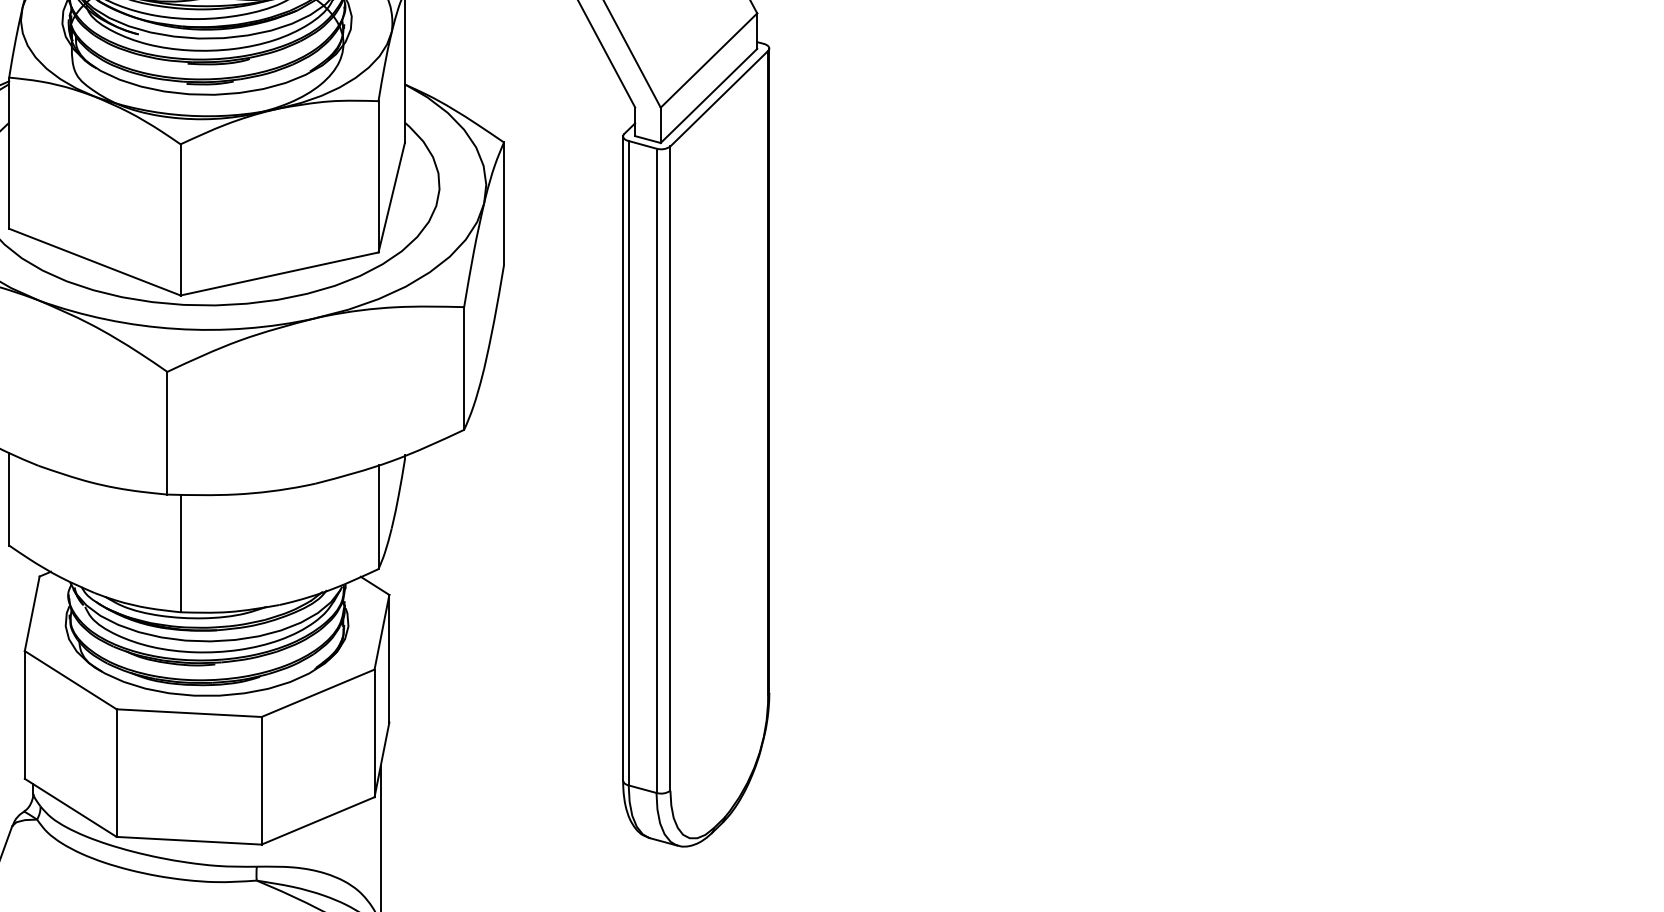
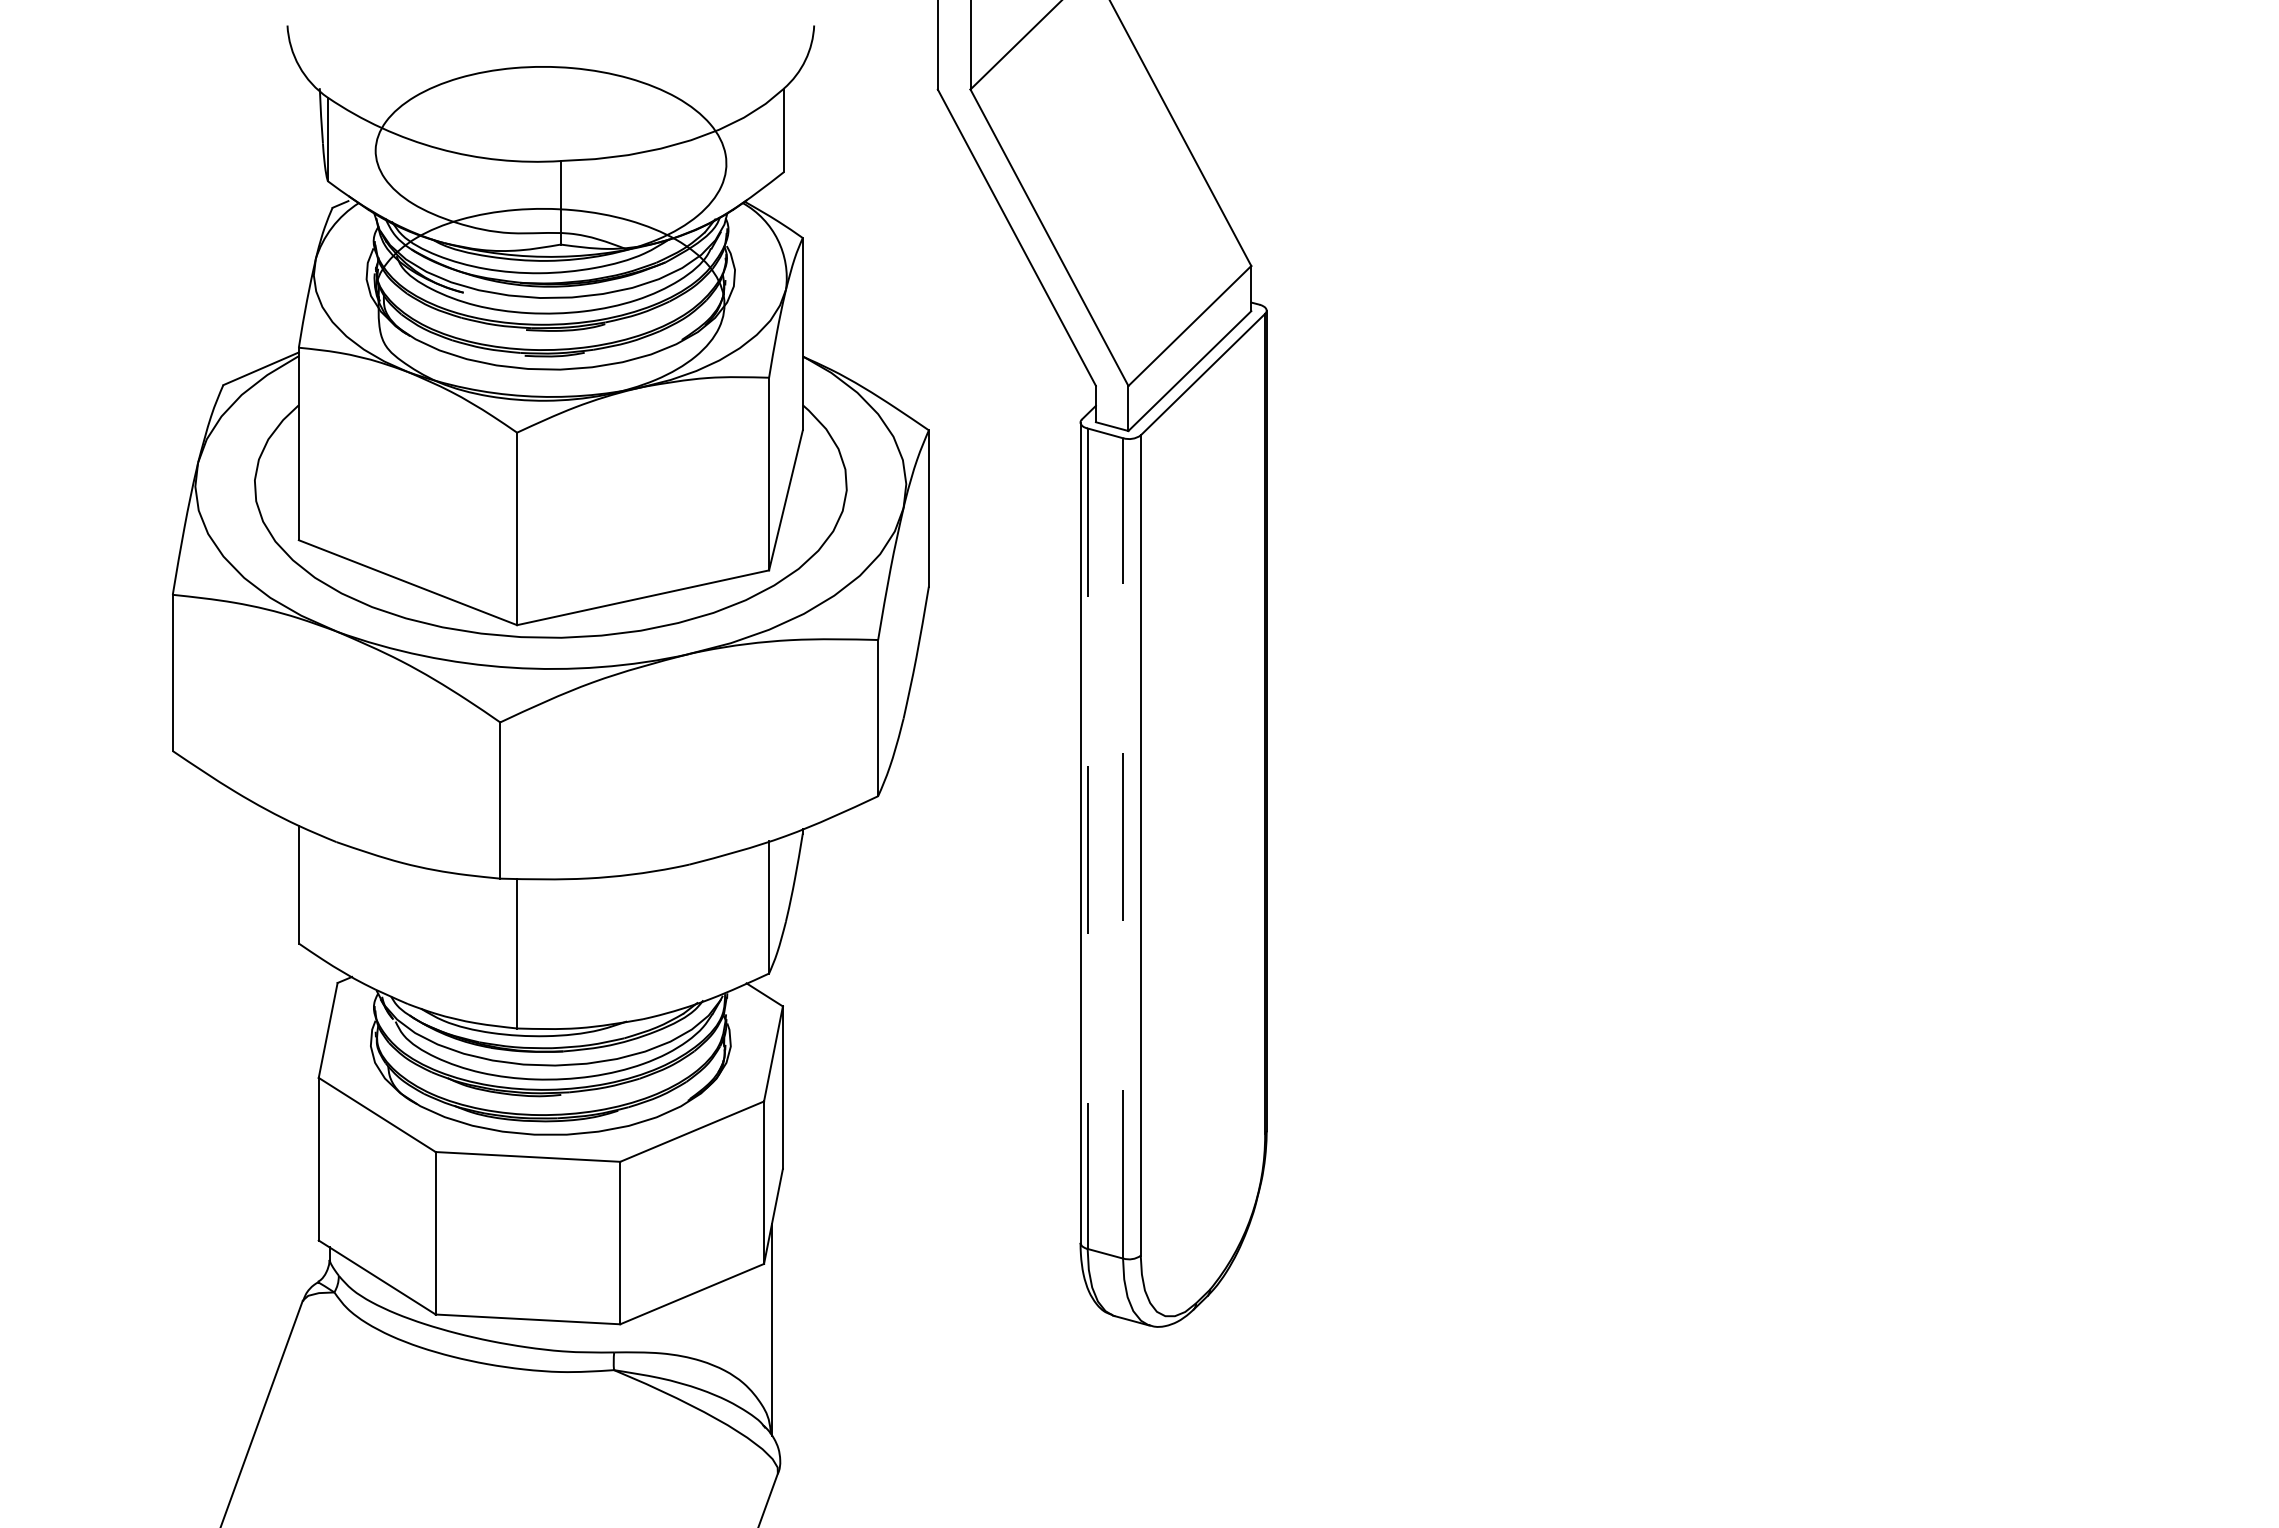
line: (628, 463) -> (1087, 839), solid -> dashed
line: (656, 470) -> (1123, 847), solid -> dashed

